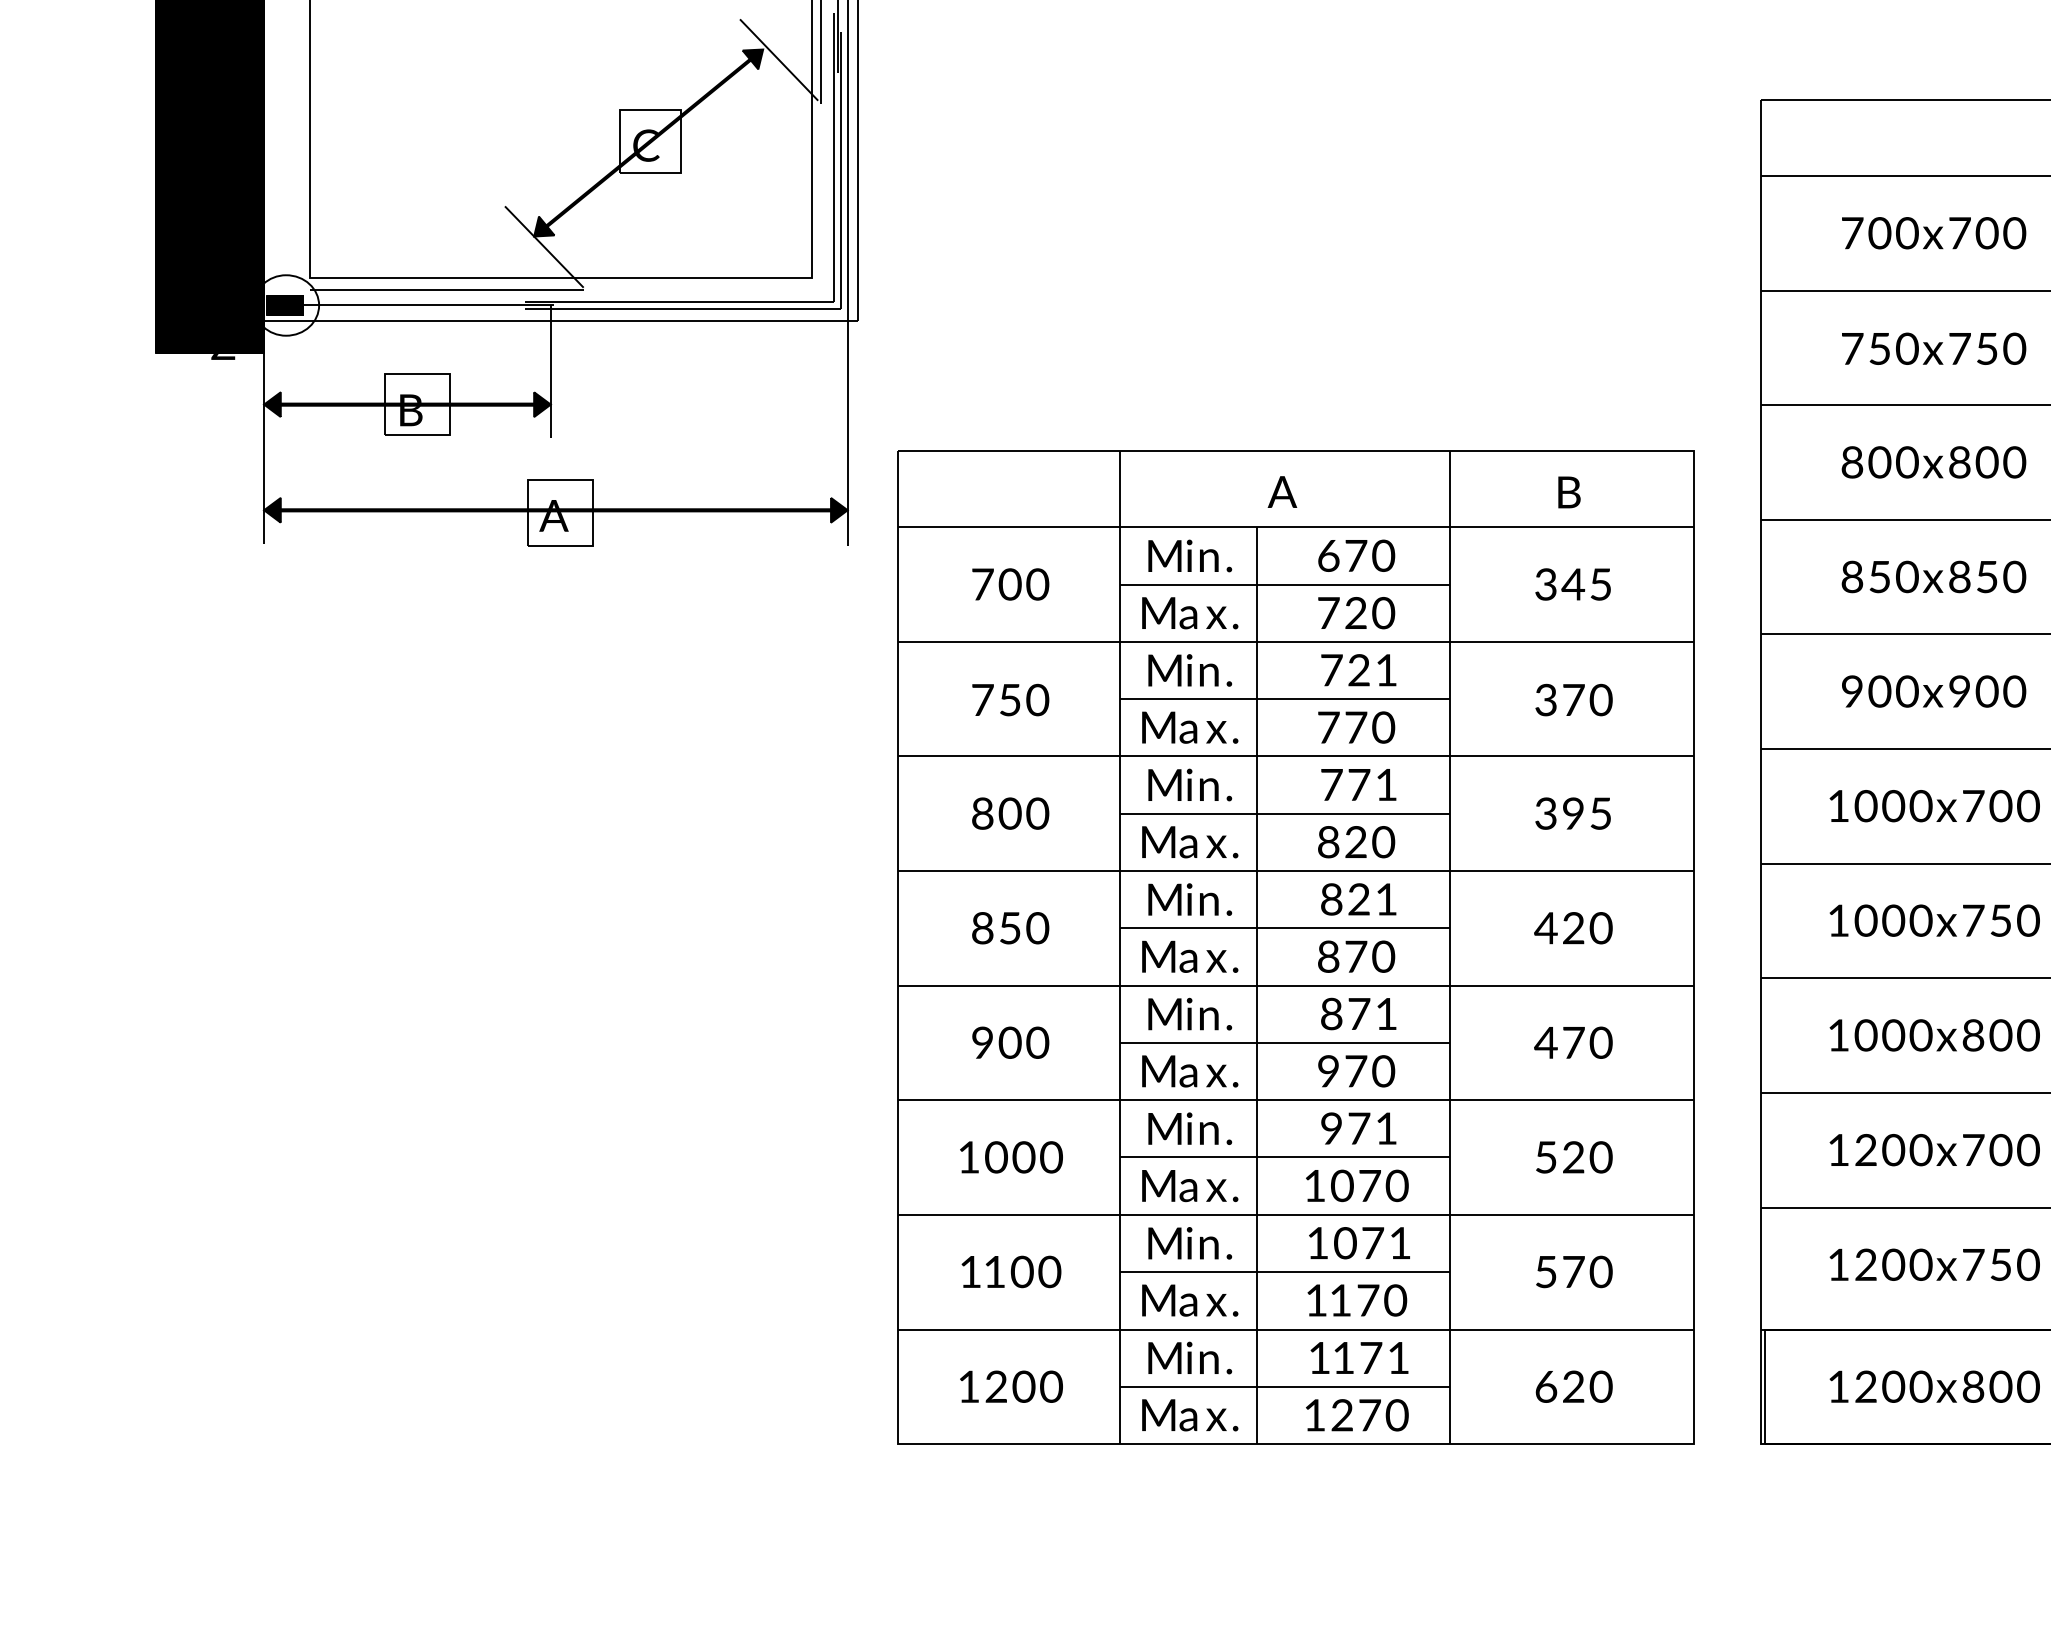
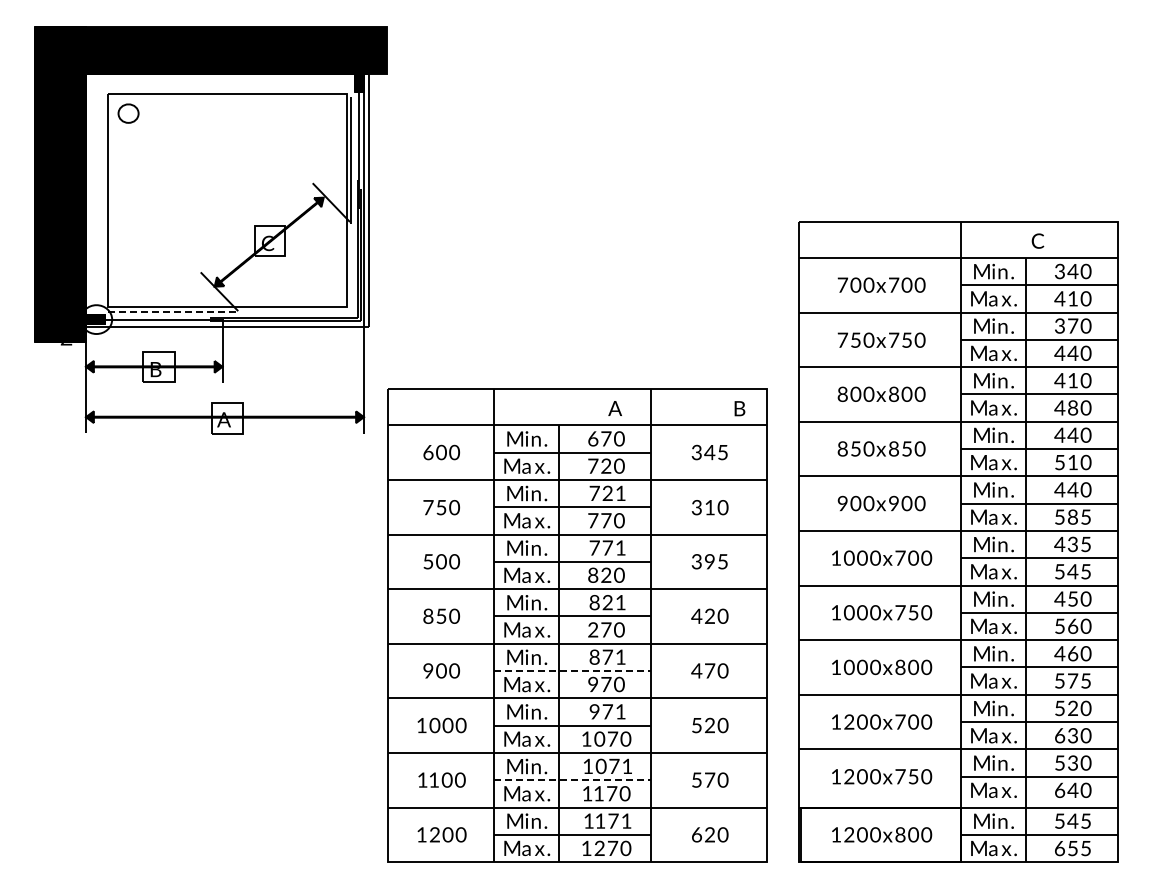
line: (447, 290) -> (173, 312), solid -> dashed
text: (1280, 492) -> (614, 408), moved
text: (1568, 492) -> (739, 408), moved
text: (982, 584) -> (428, 452), 7 -> 6
text: (1574, 699) -> (710, 507), 7 -> 1
text: (982, 813) -> (428, 561), 8 -> 5
text: (1329, 957) -> (593, 630), 8 -> 2
line: (1285, 1041) -> (572, 670), solid -> dashed
line: (1285, 1272) -> (572, 780), solid -> dashed

